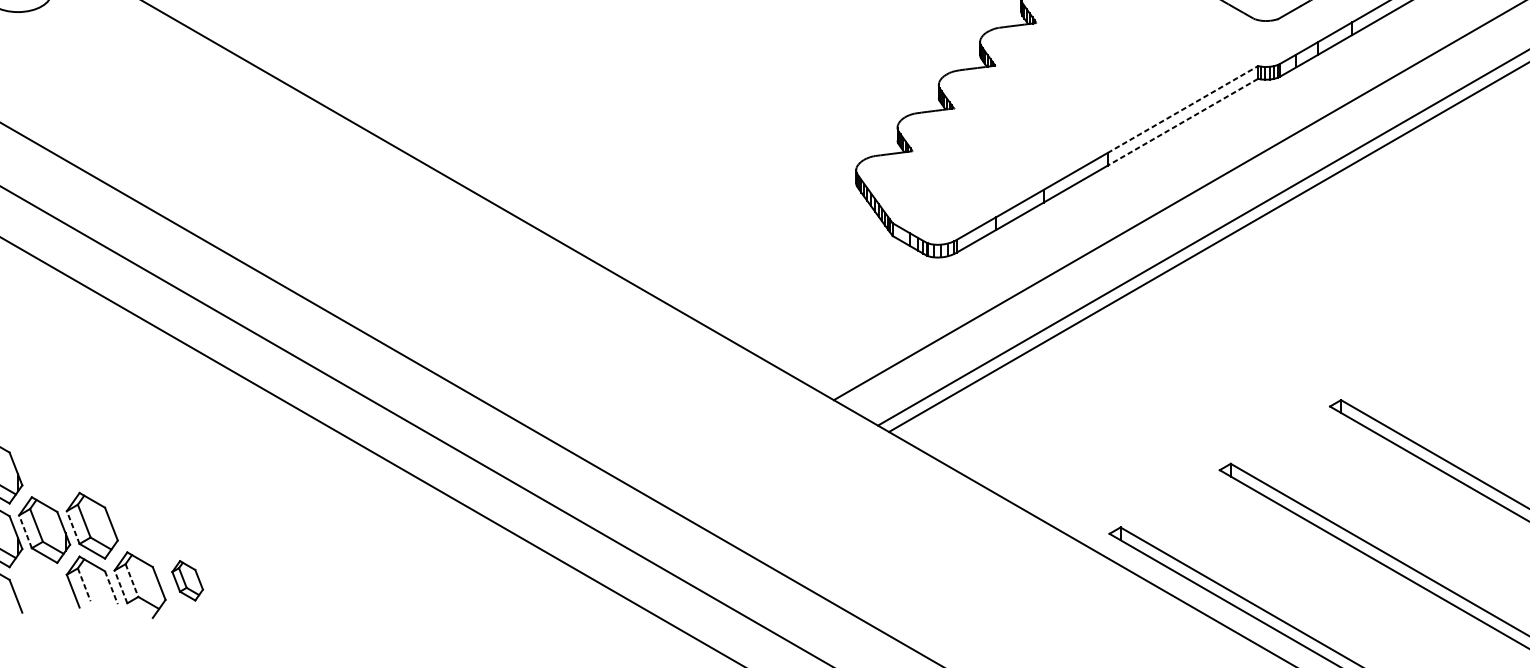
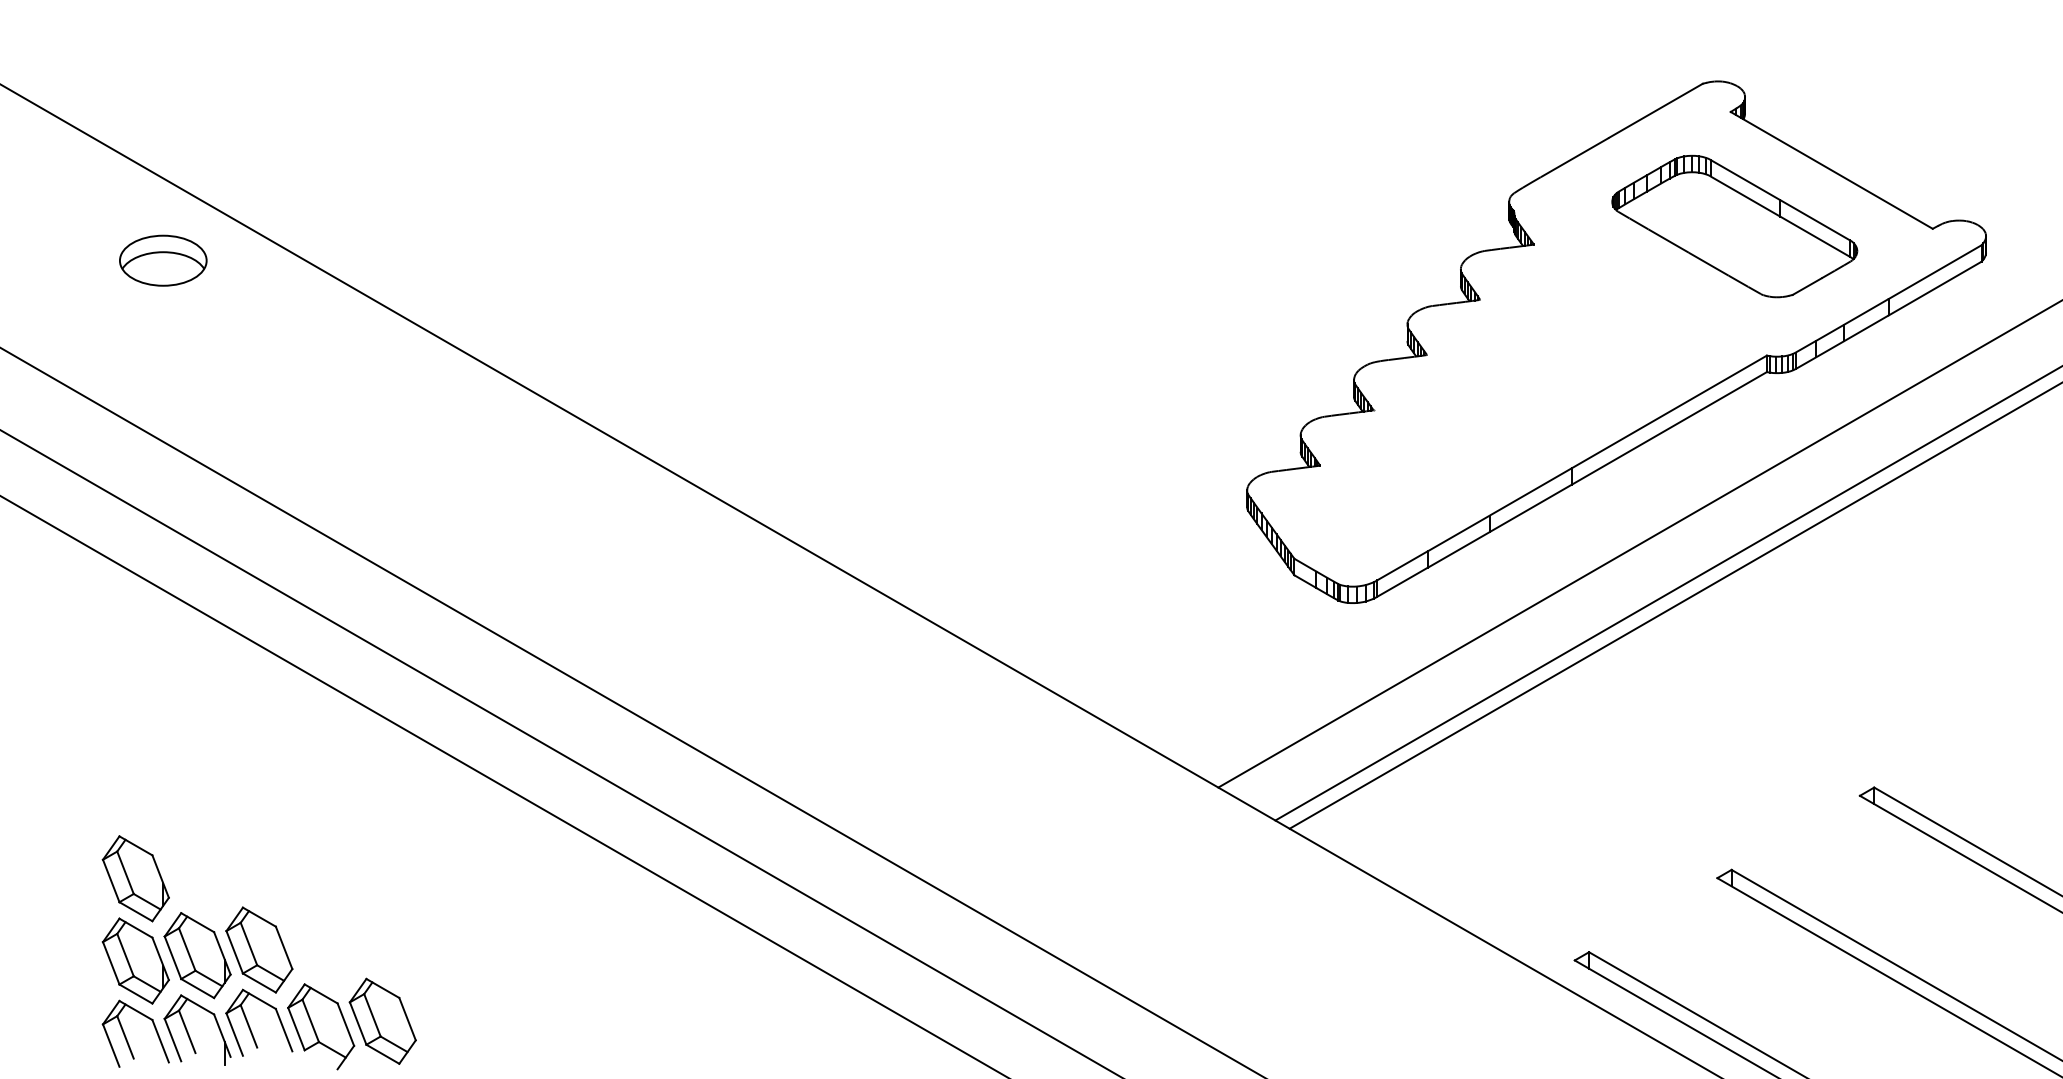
line: (1182, 109) -> (1669, 411), dashed -> solid
line: (1182, 122) -> (1669, 428), dashed -> solid
line: (73, 527) -> (234, 952), dashed -> solid
line: (25, 531) -> (172, 957), dashed -> solid
line: (131, 580) -> (310, 1020), dashed -> solid
part: (187, 580) -> (382, 1020), size x1.67
line: (83, 584) -> (248, 1026), dashed -> solid
line: (121, 587) -> (296, 1029), dashed -> solid
part: (37, 588) -> (188, 1031), added
line: (111, 588) -> (284, 1030), dashed -> solid

